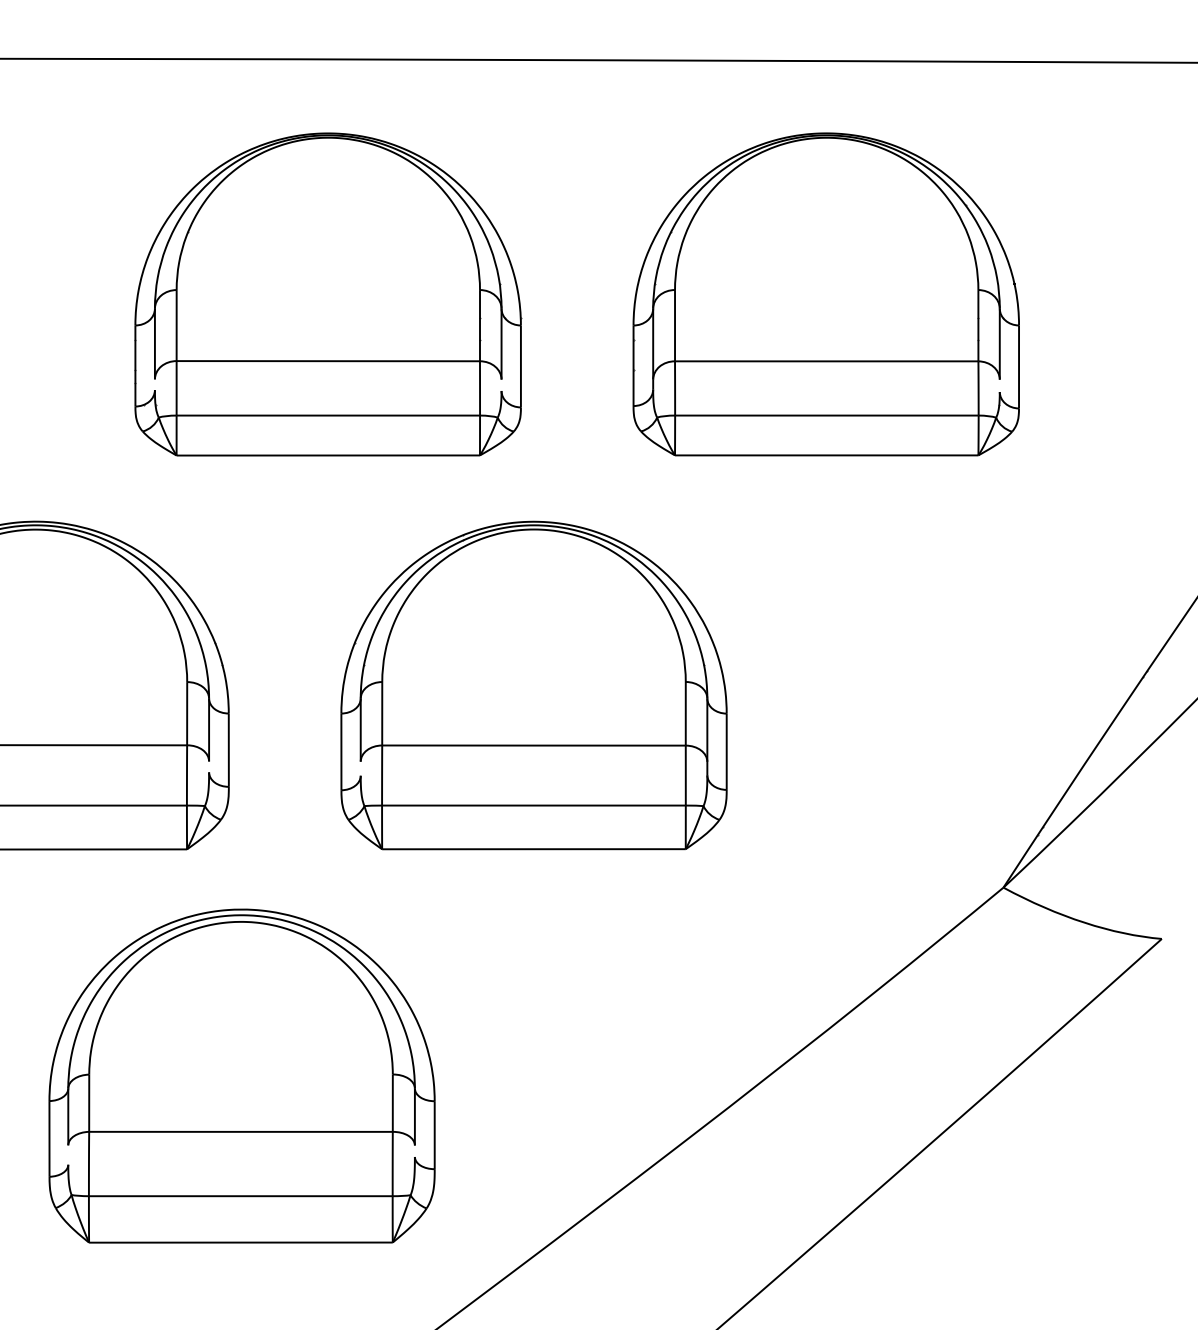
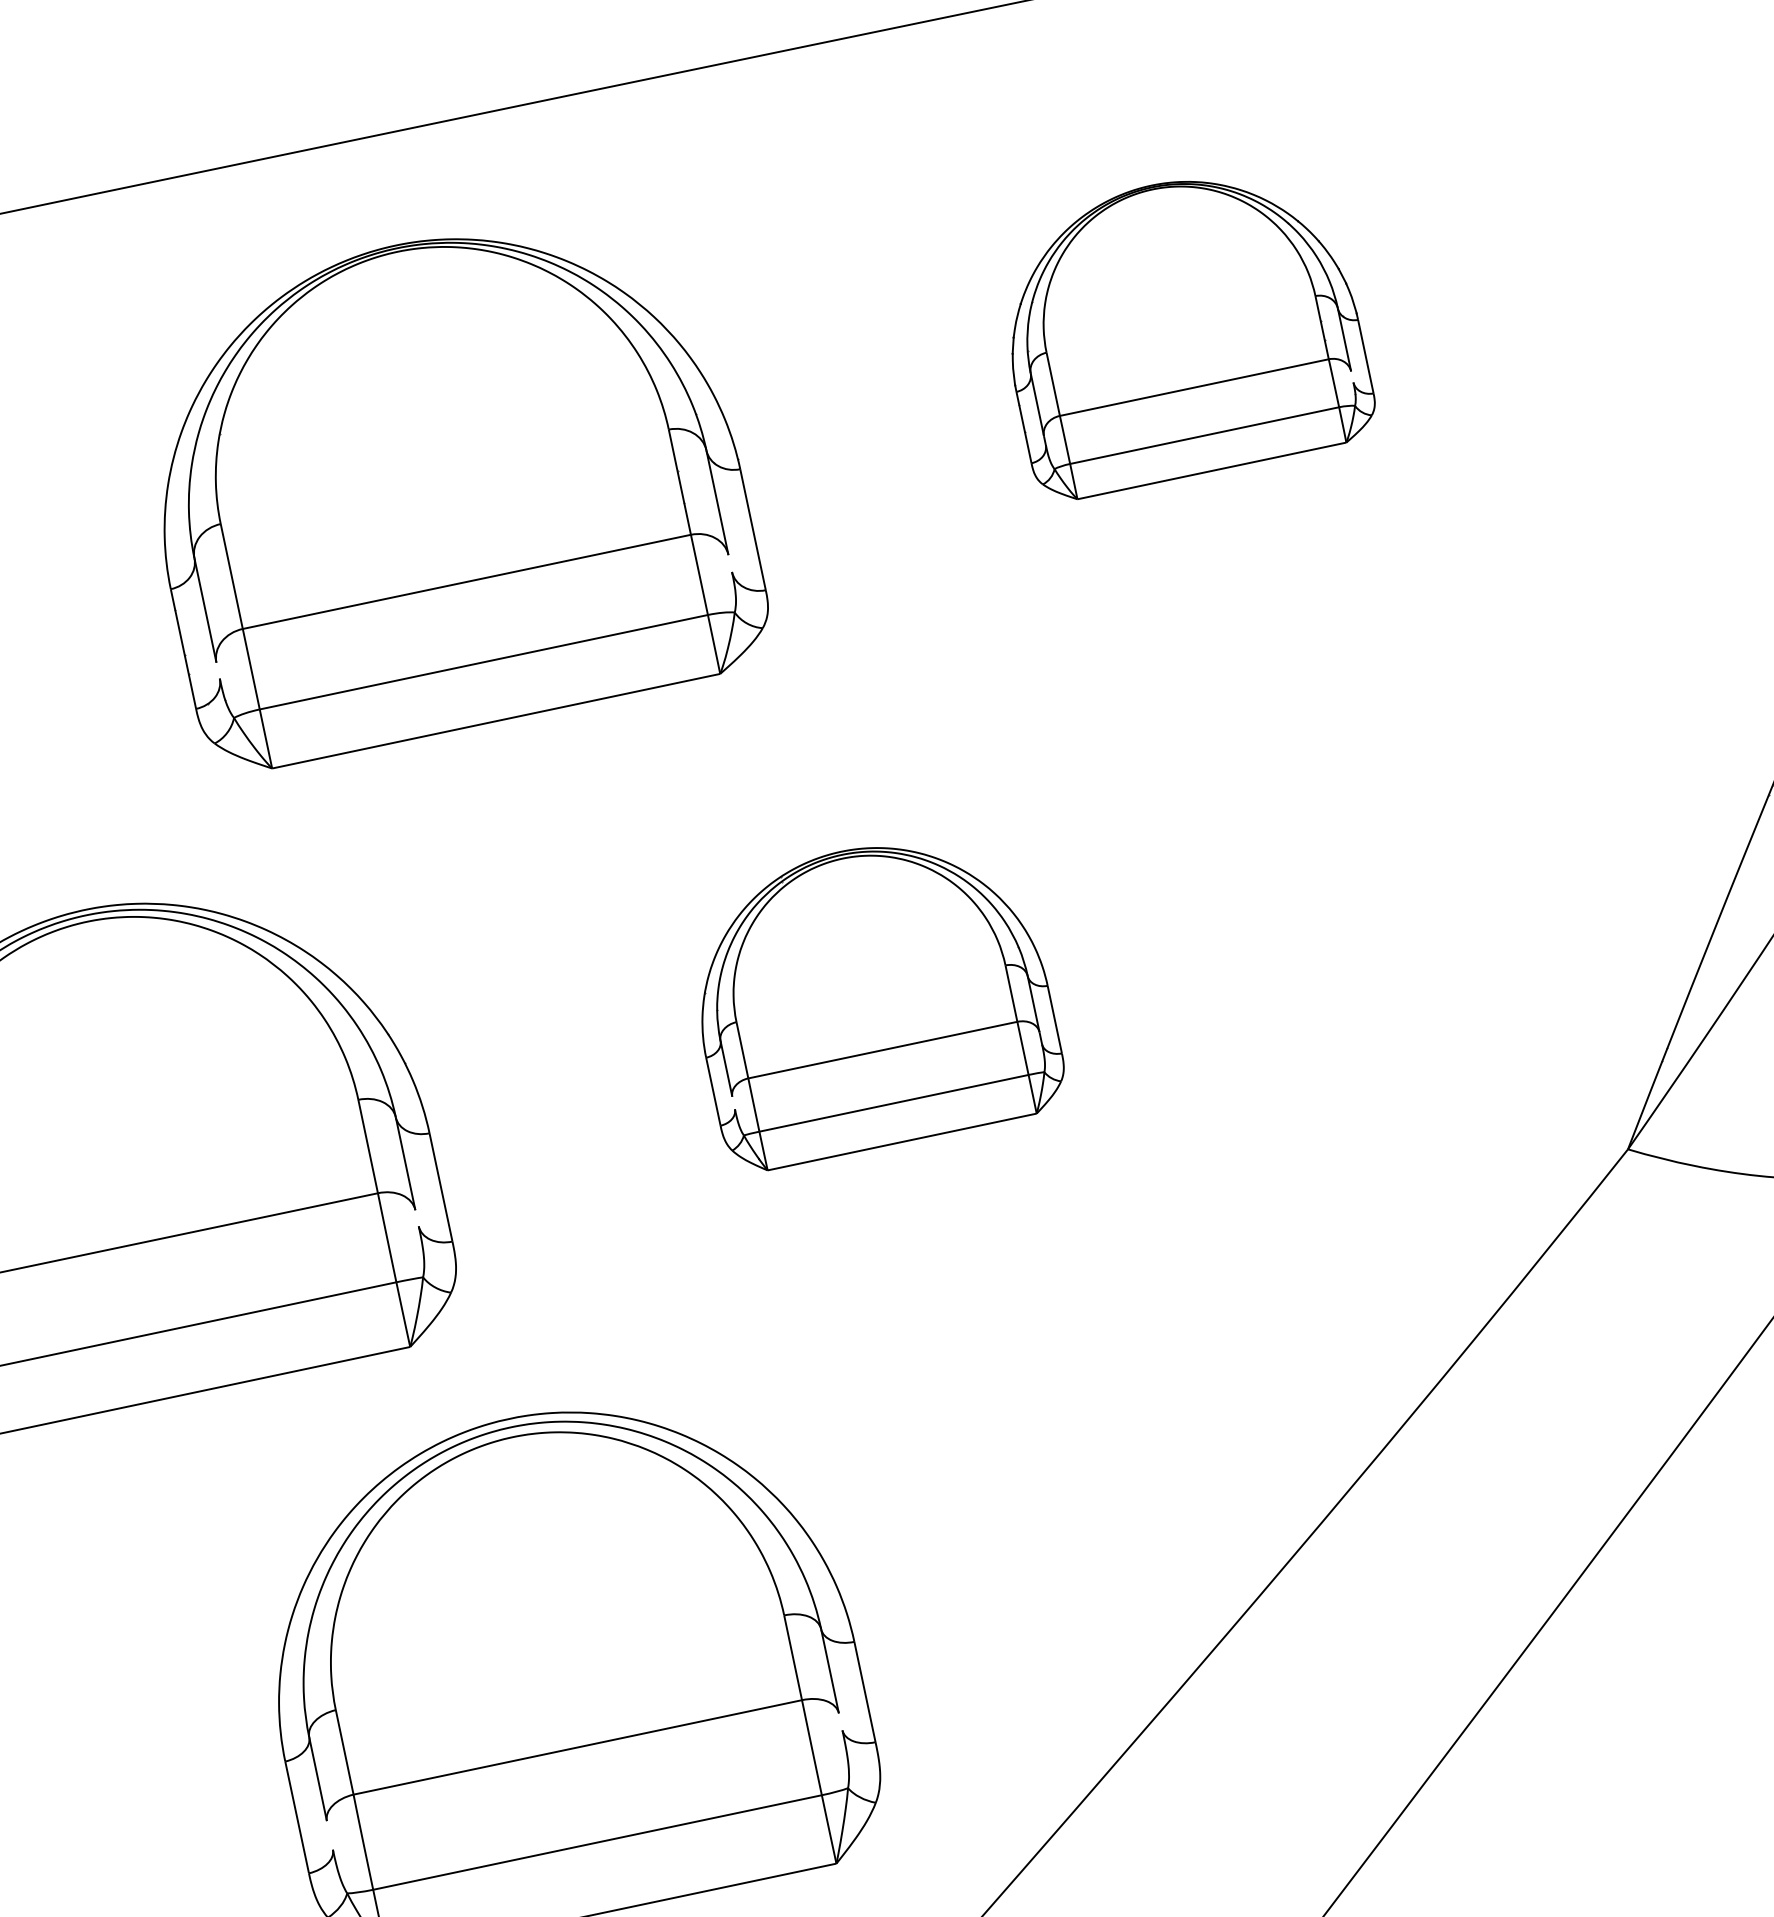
part: (825, 294) -> (1180, 328), size x0.6
part: (533, 685) -> (870, 997), size x0.6

